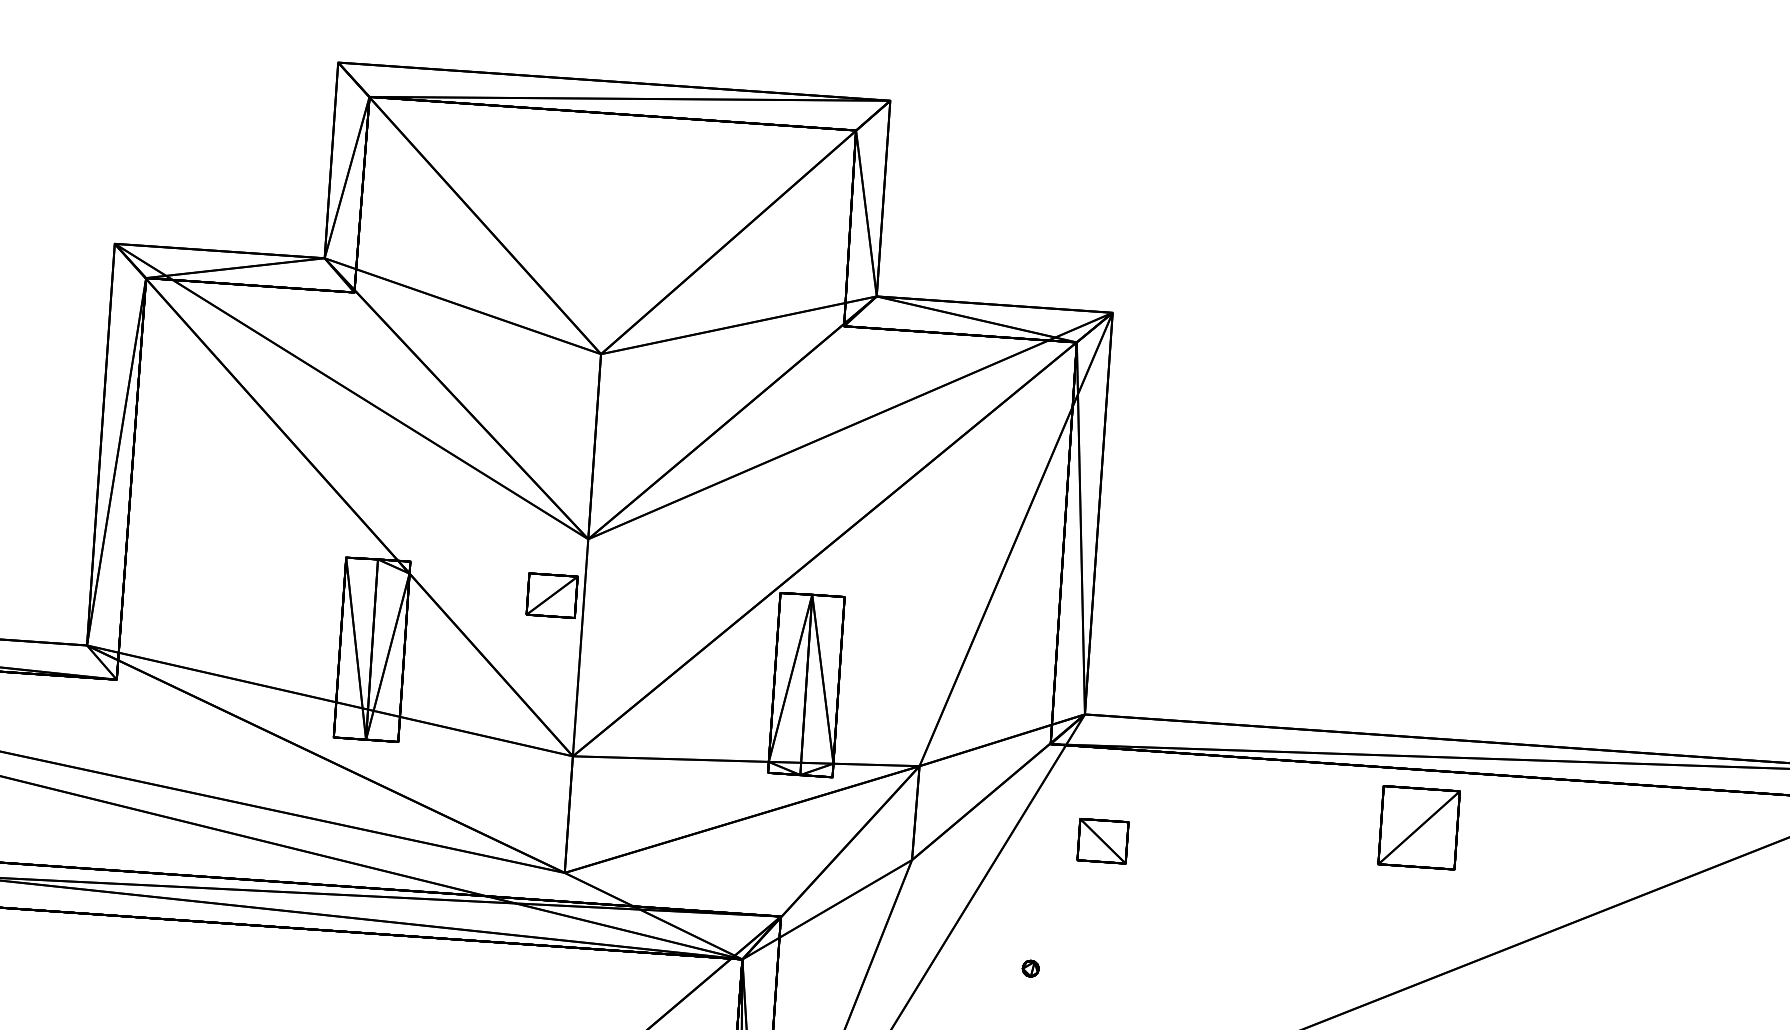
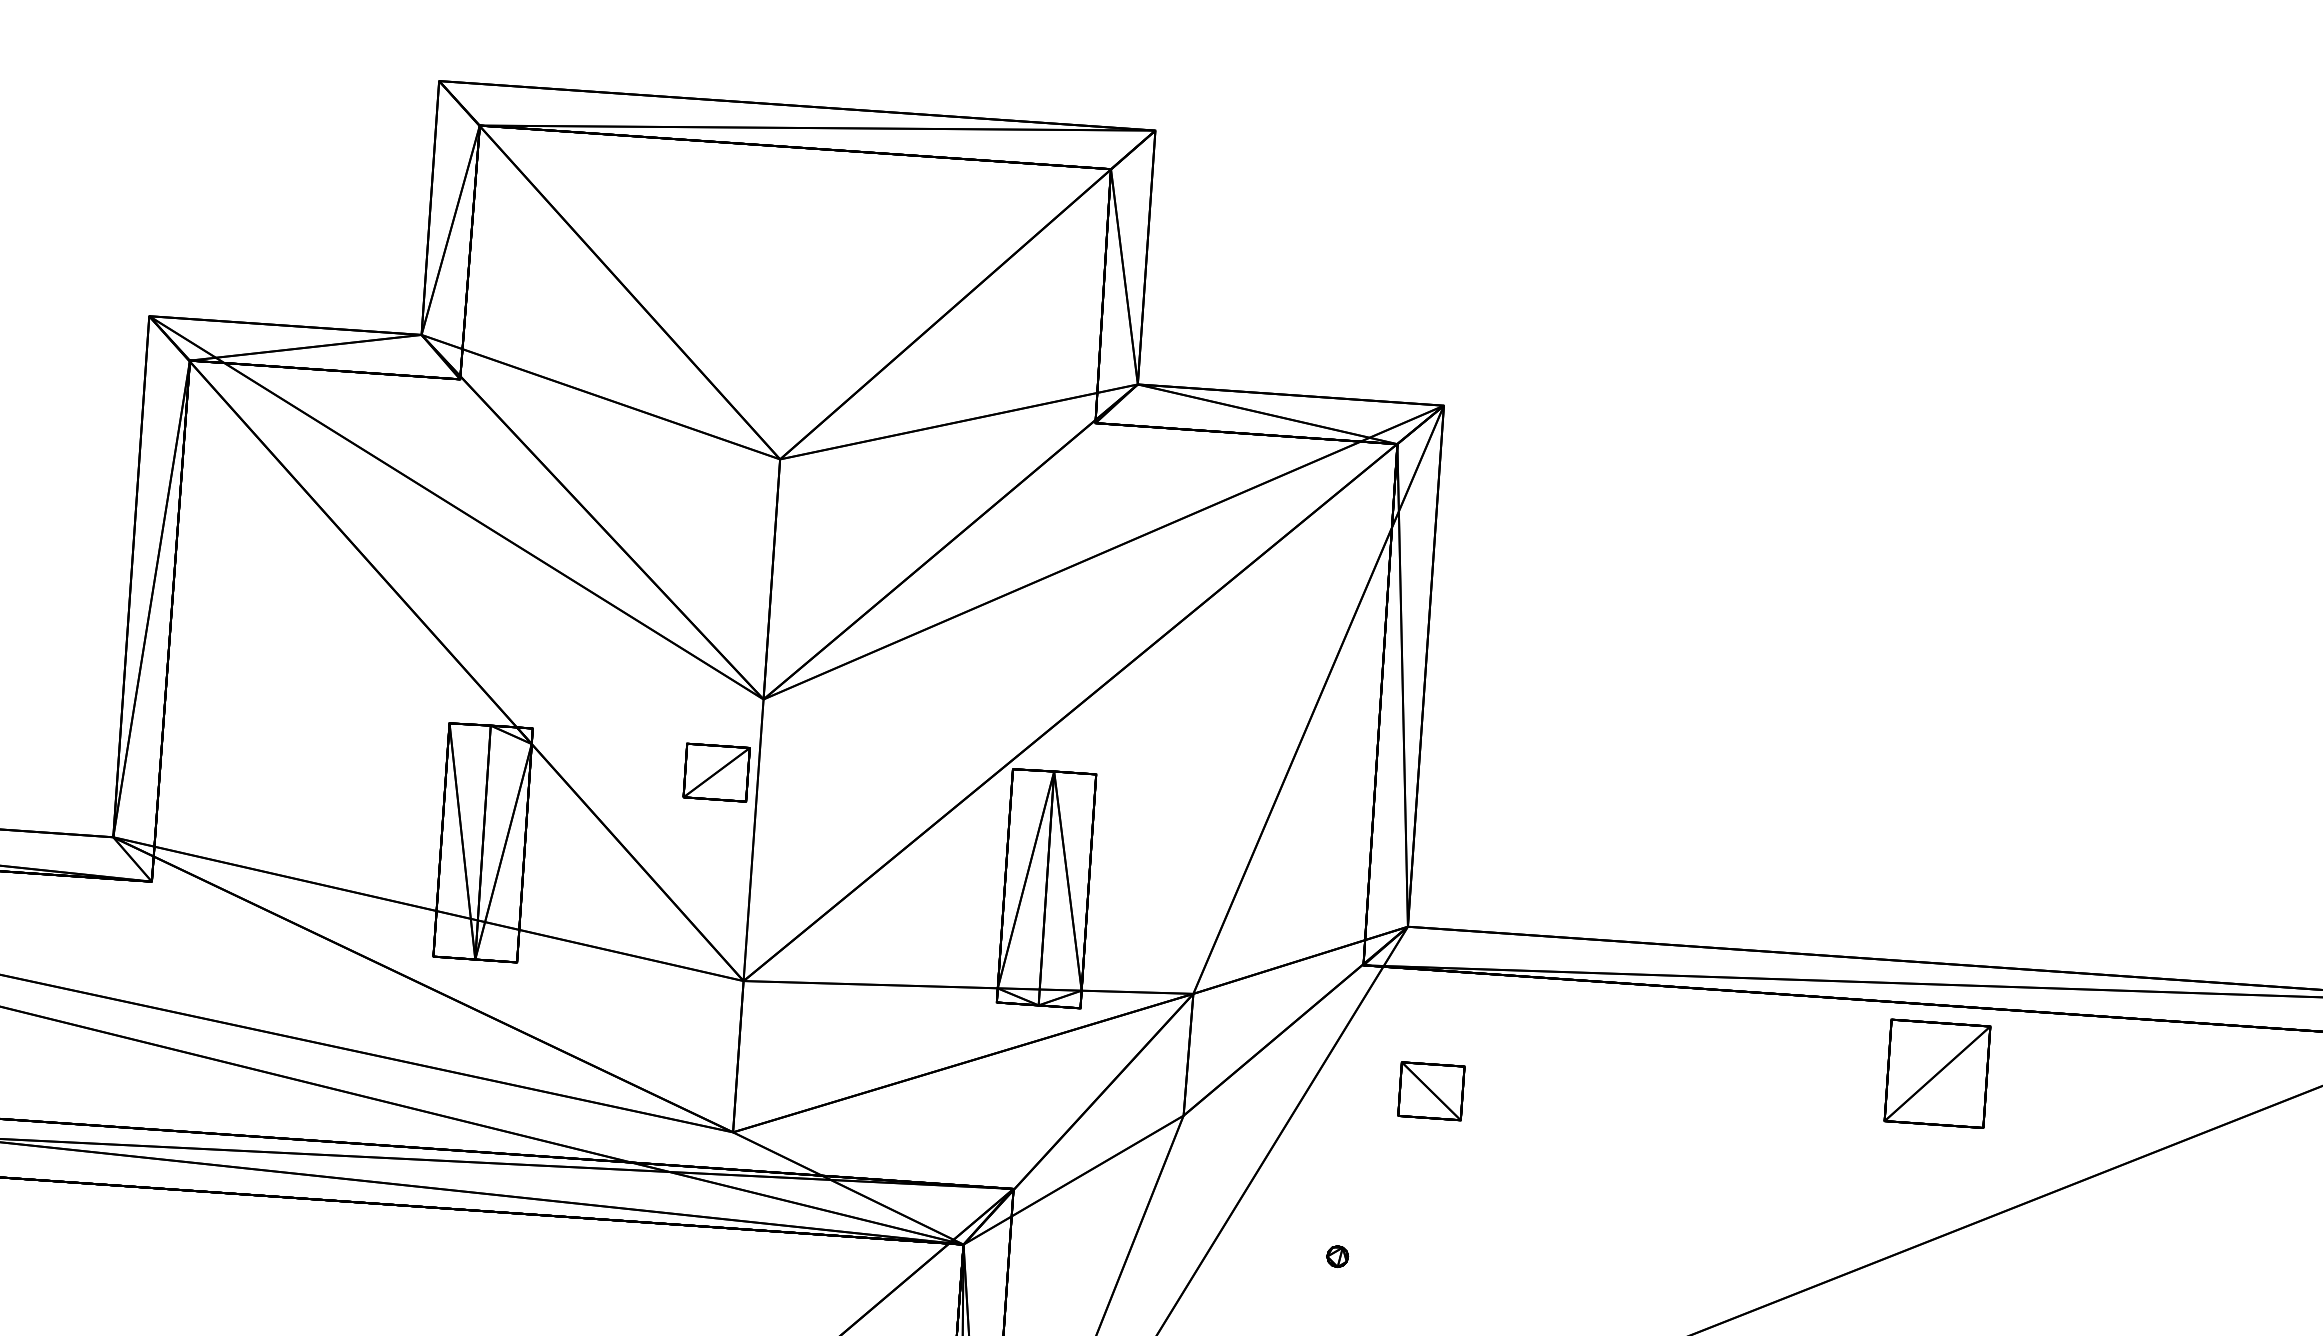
part: (1419, 827) -> (1937, 1073), moved

